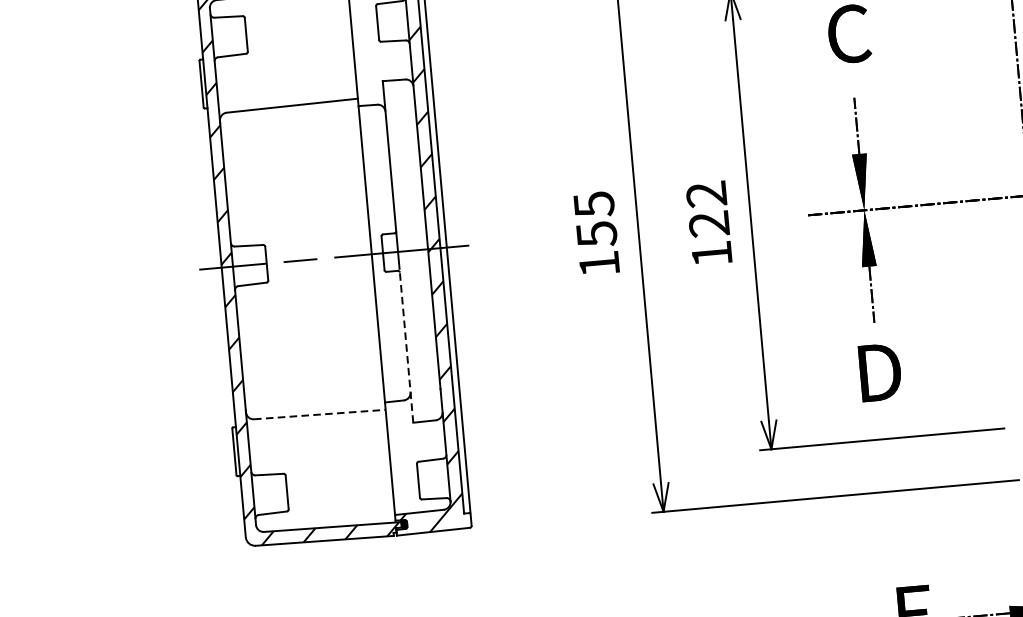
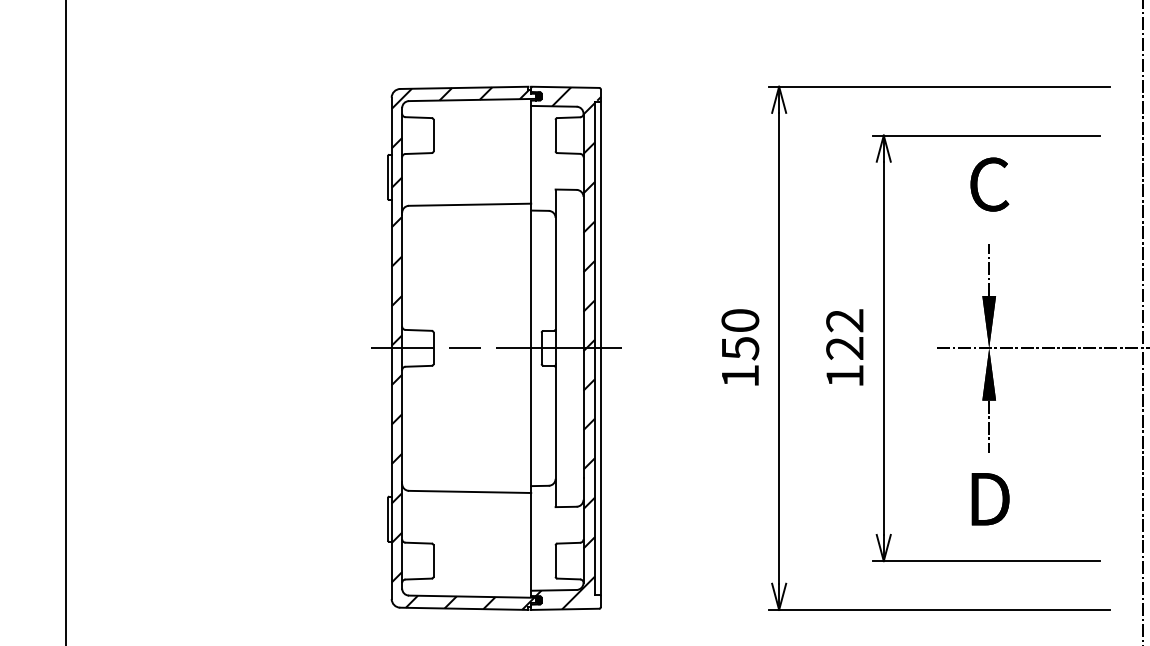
text: (594, 204) -> (740, 320), 155 -> 150
line: (406, 345) -> (555, 435), dashed -> solid
line: (320, 414) -> (470, 491), dashed -> solid

